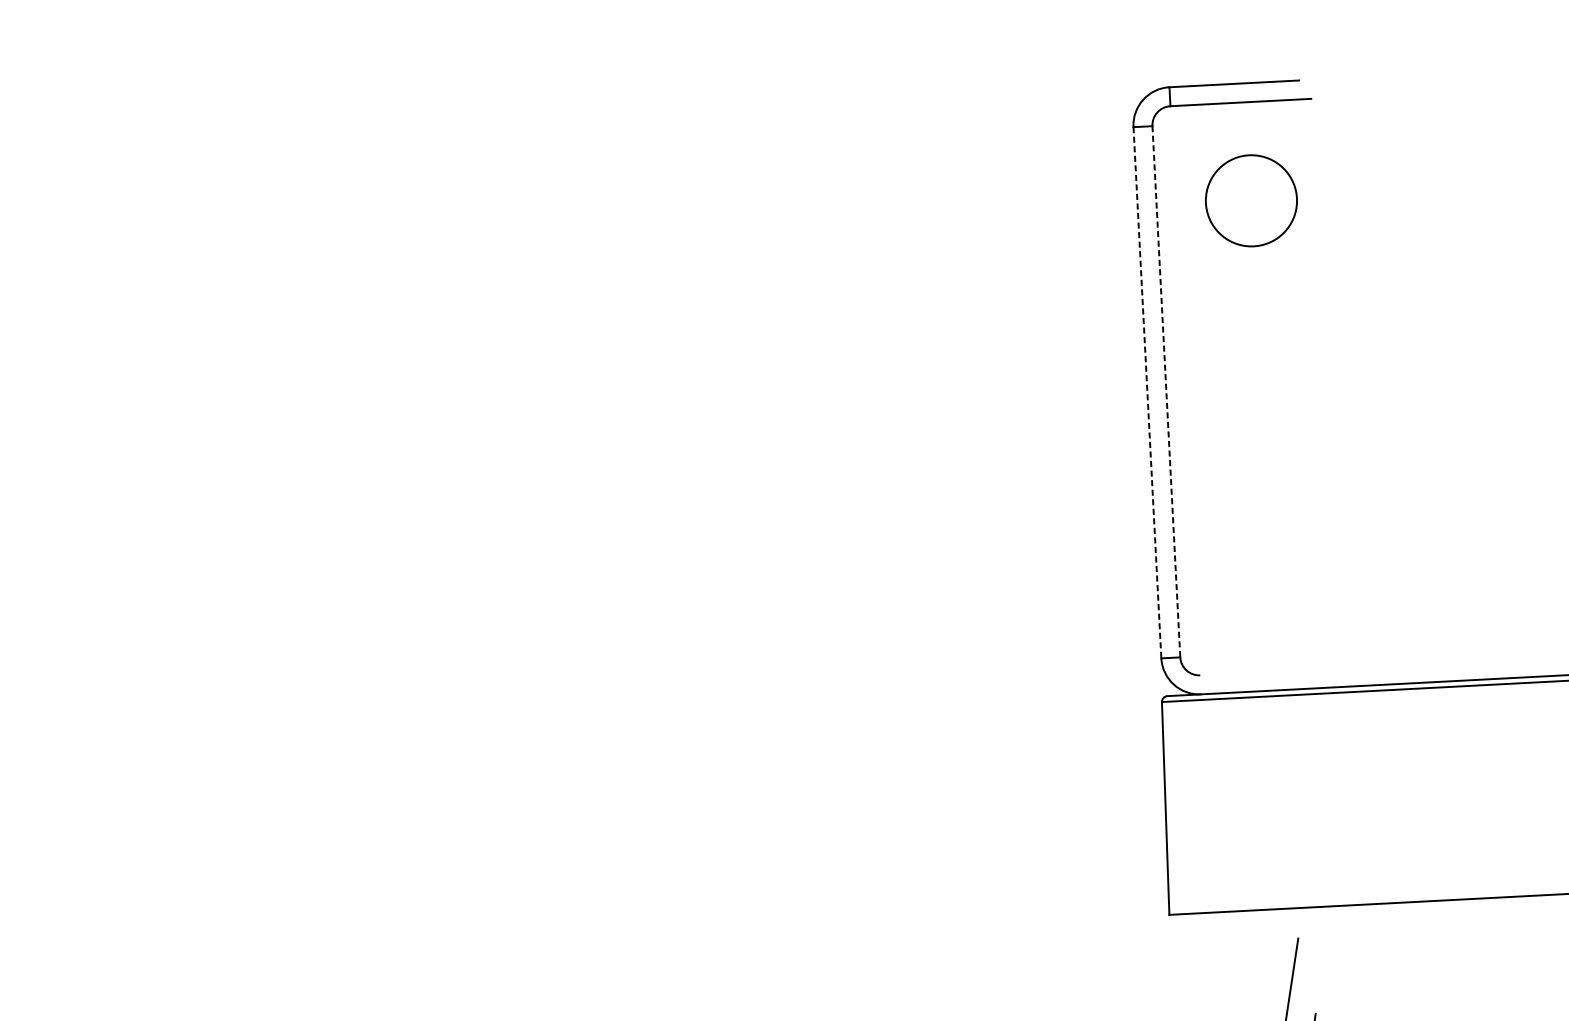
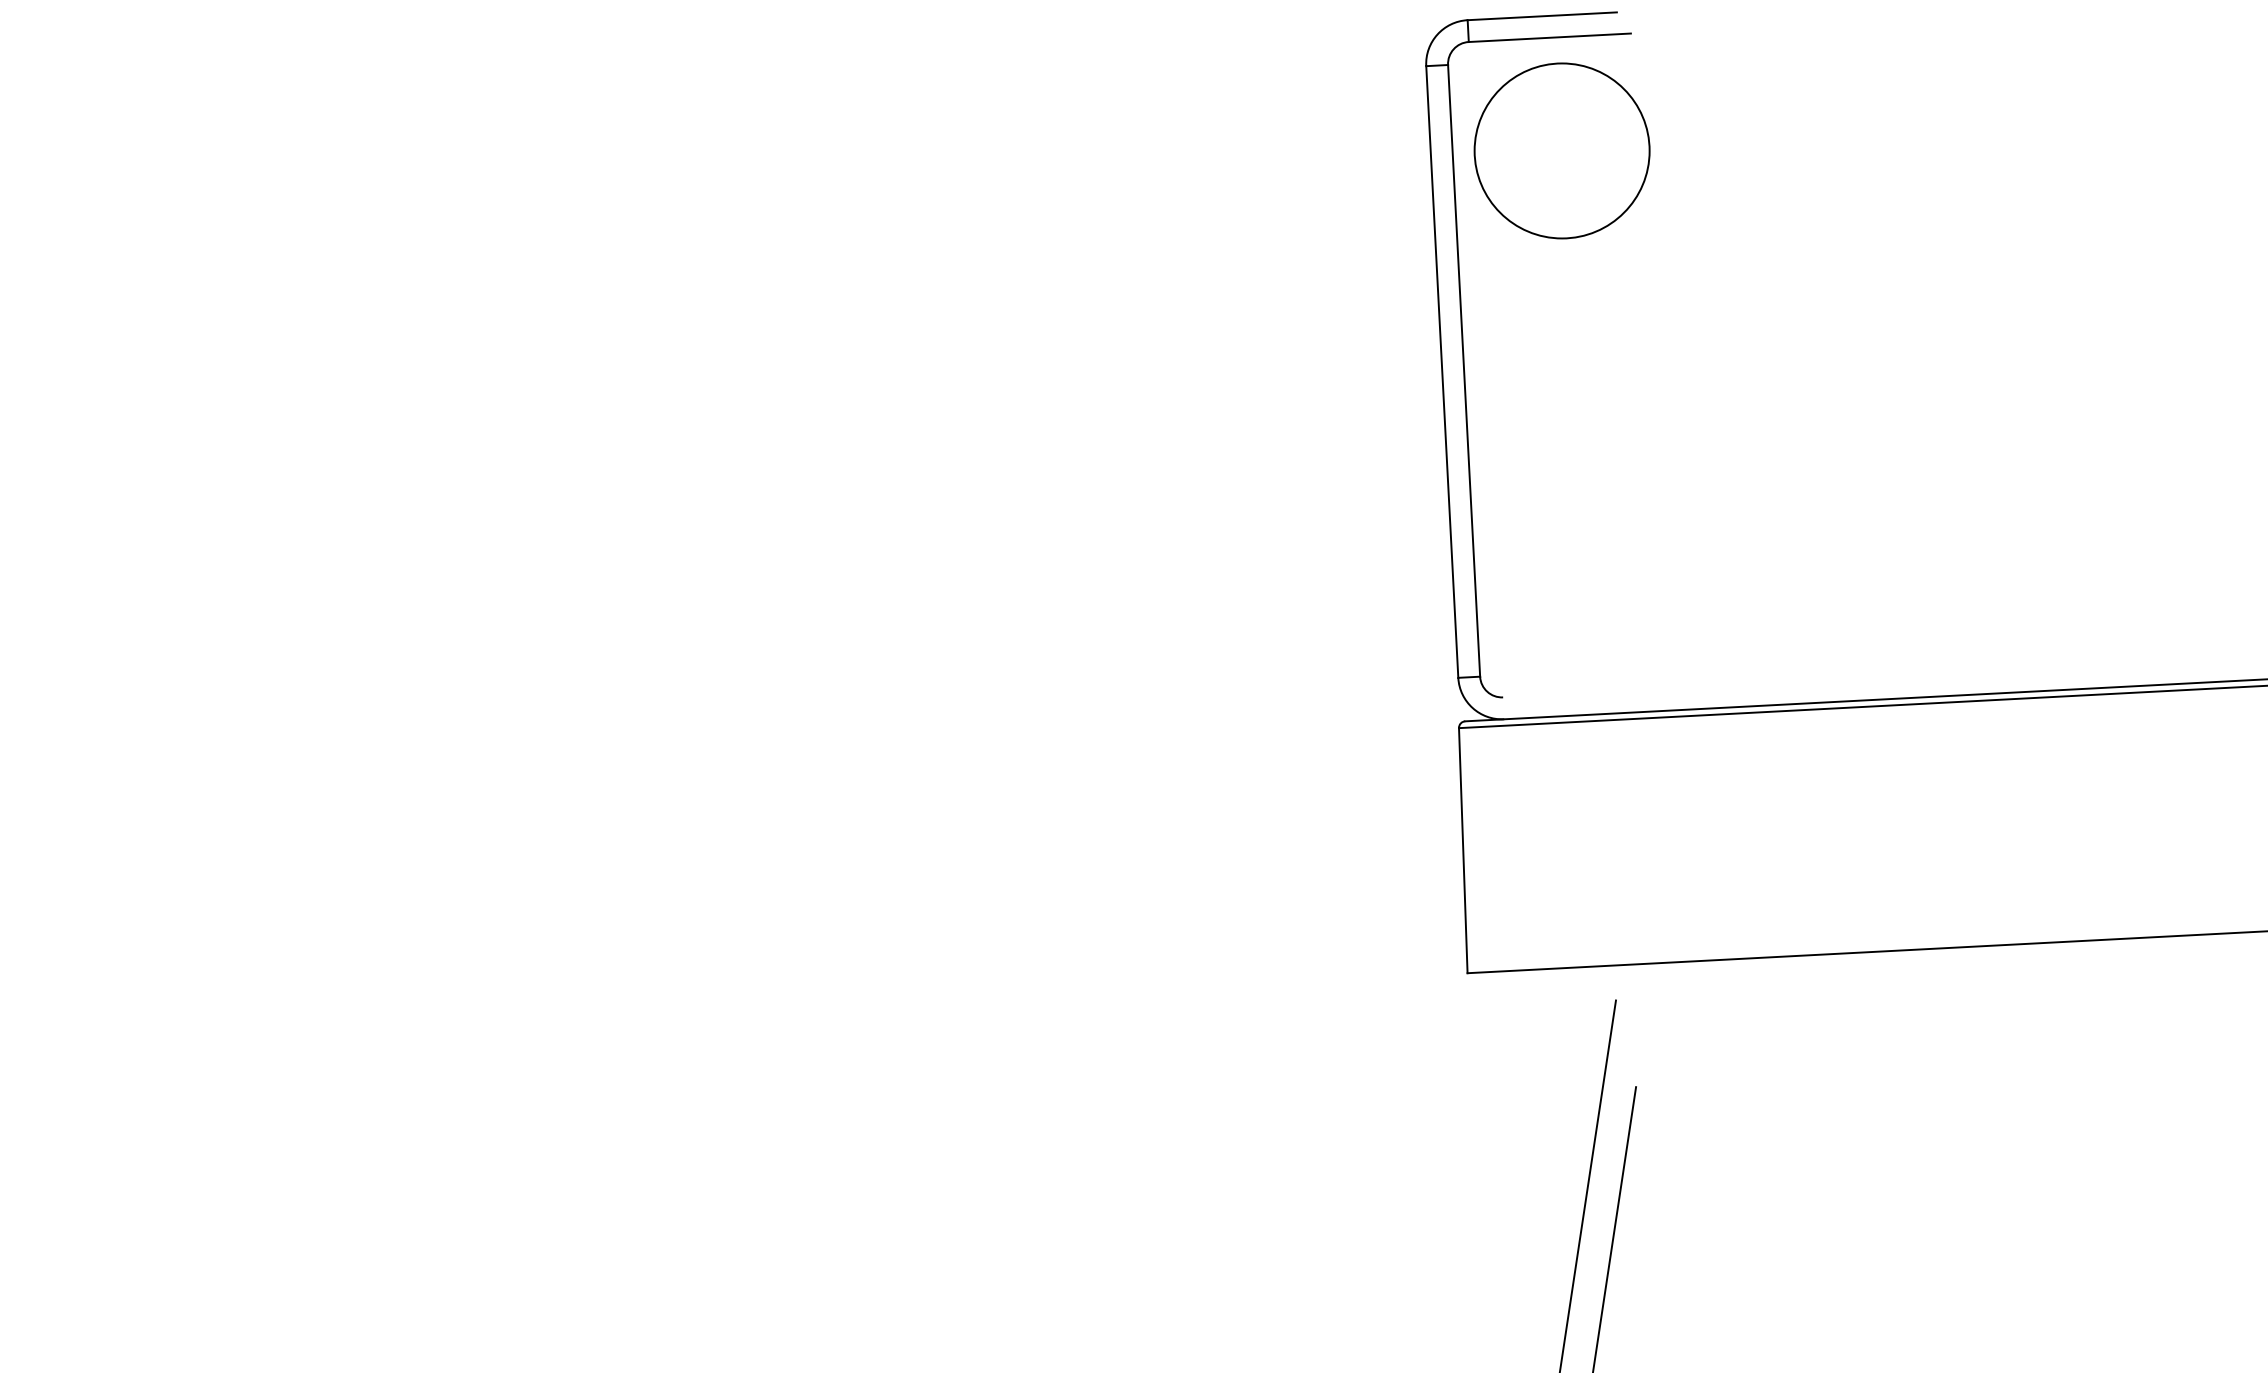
circle: (1250, 200) -> (1561, 150), size x1.67
line: (1166, 392) -> (1464, 371), dashed -> solid
line: (1147, 393) -> (1442, 372), dashed -> solid

